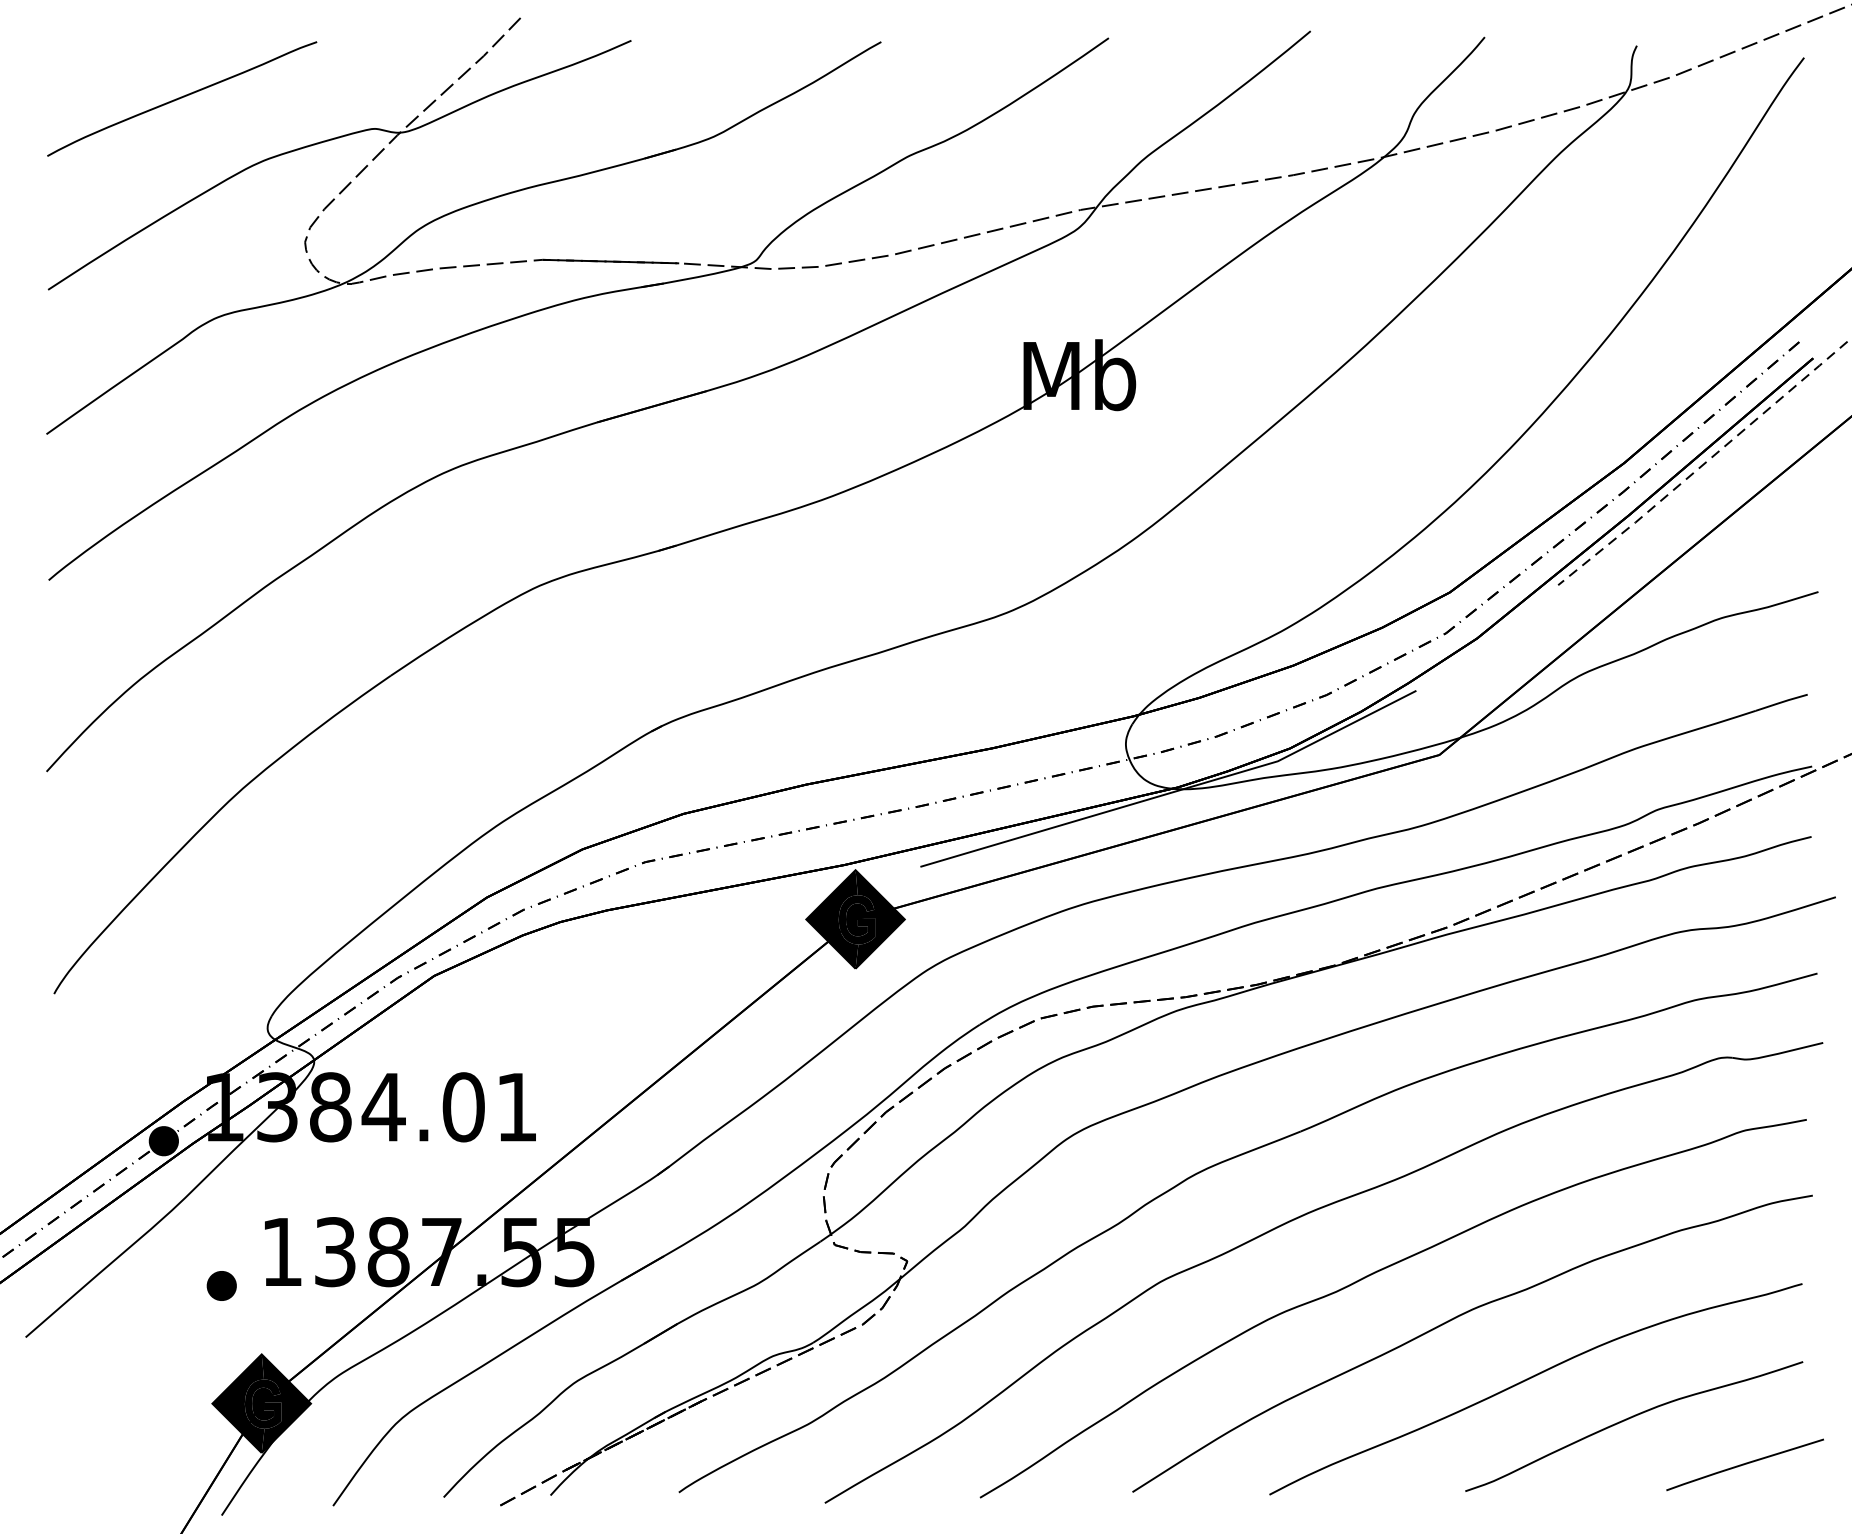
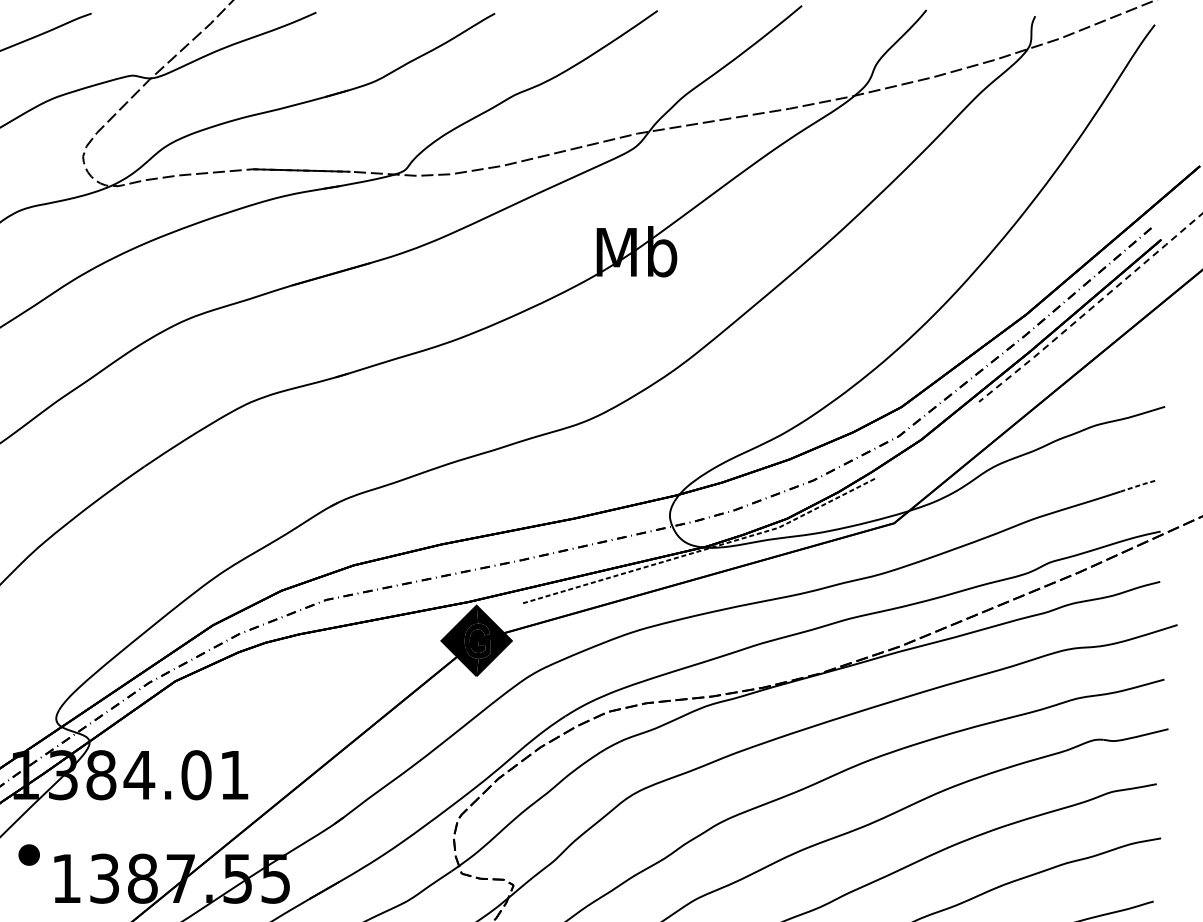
line: (1782, 702) -> (1139, 485), solid -> dashed
line: (1174, 791) -> (704, 549), solid -> dashed
part: (221, 1285) -> (29, 854), moved

